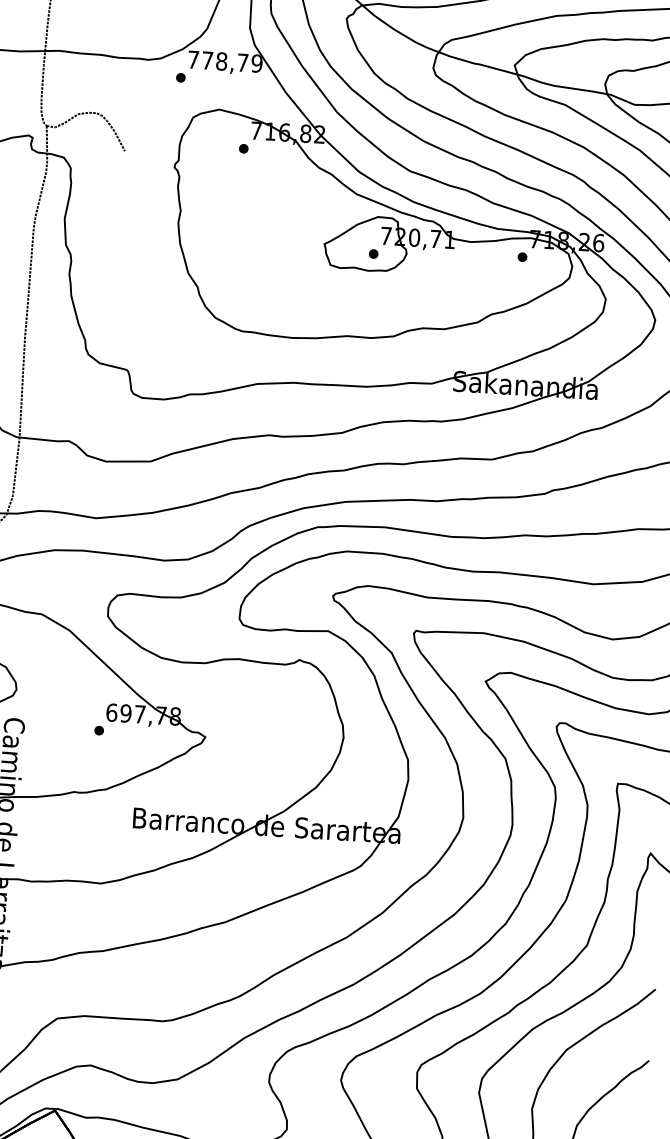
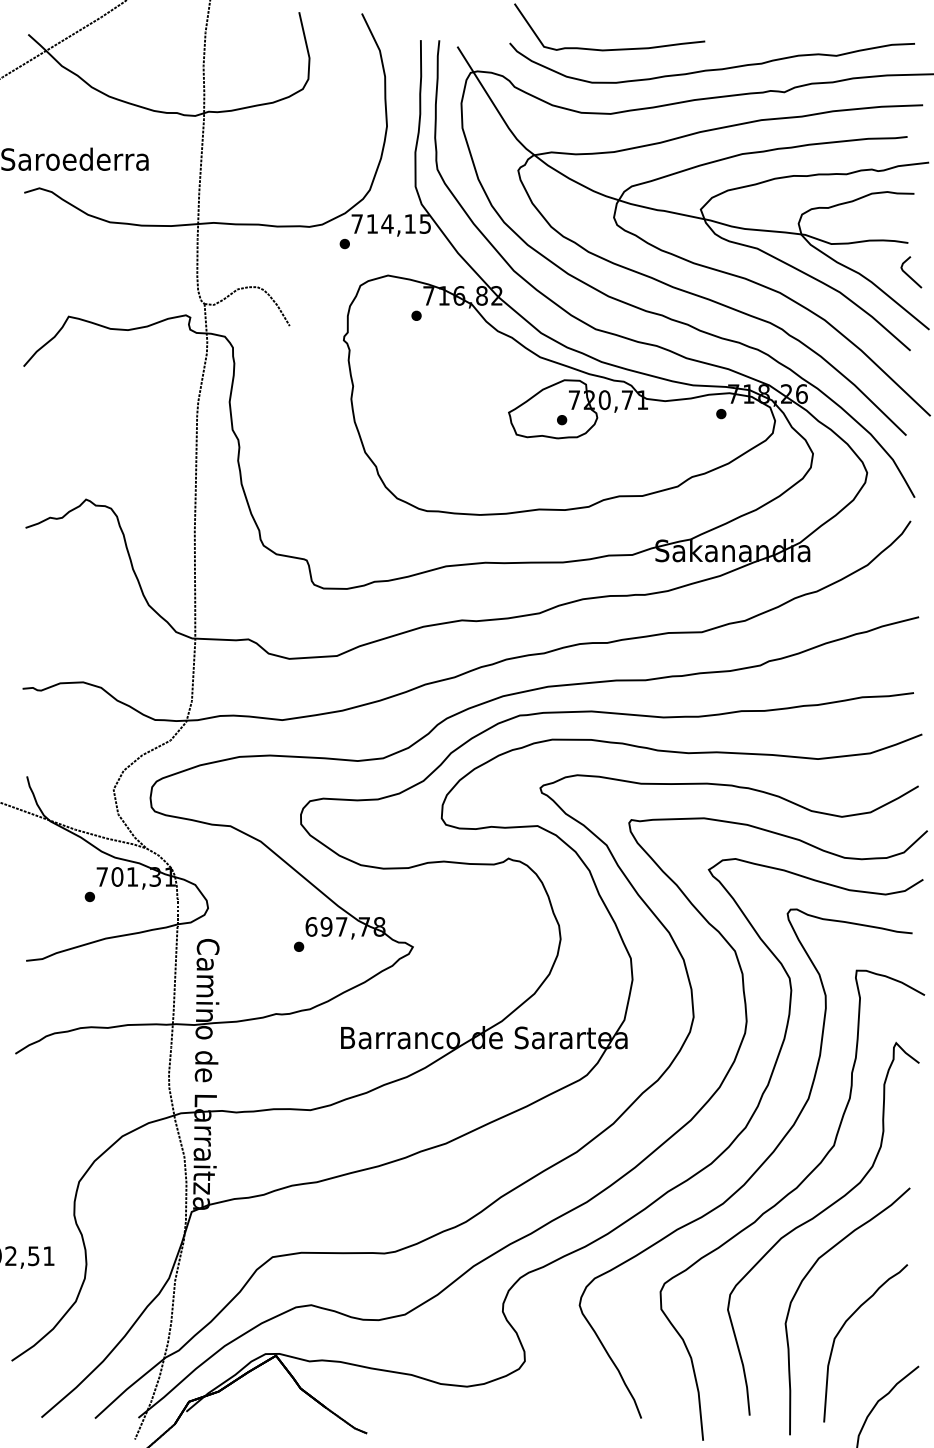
text: (232, 61) -> (398, 223), 778,79 -> 714,15

